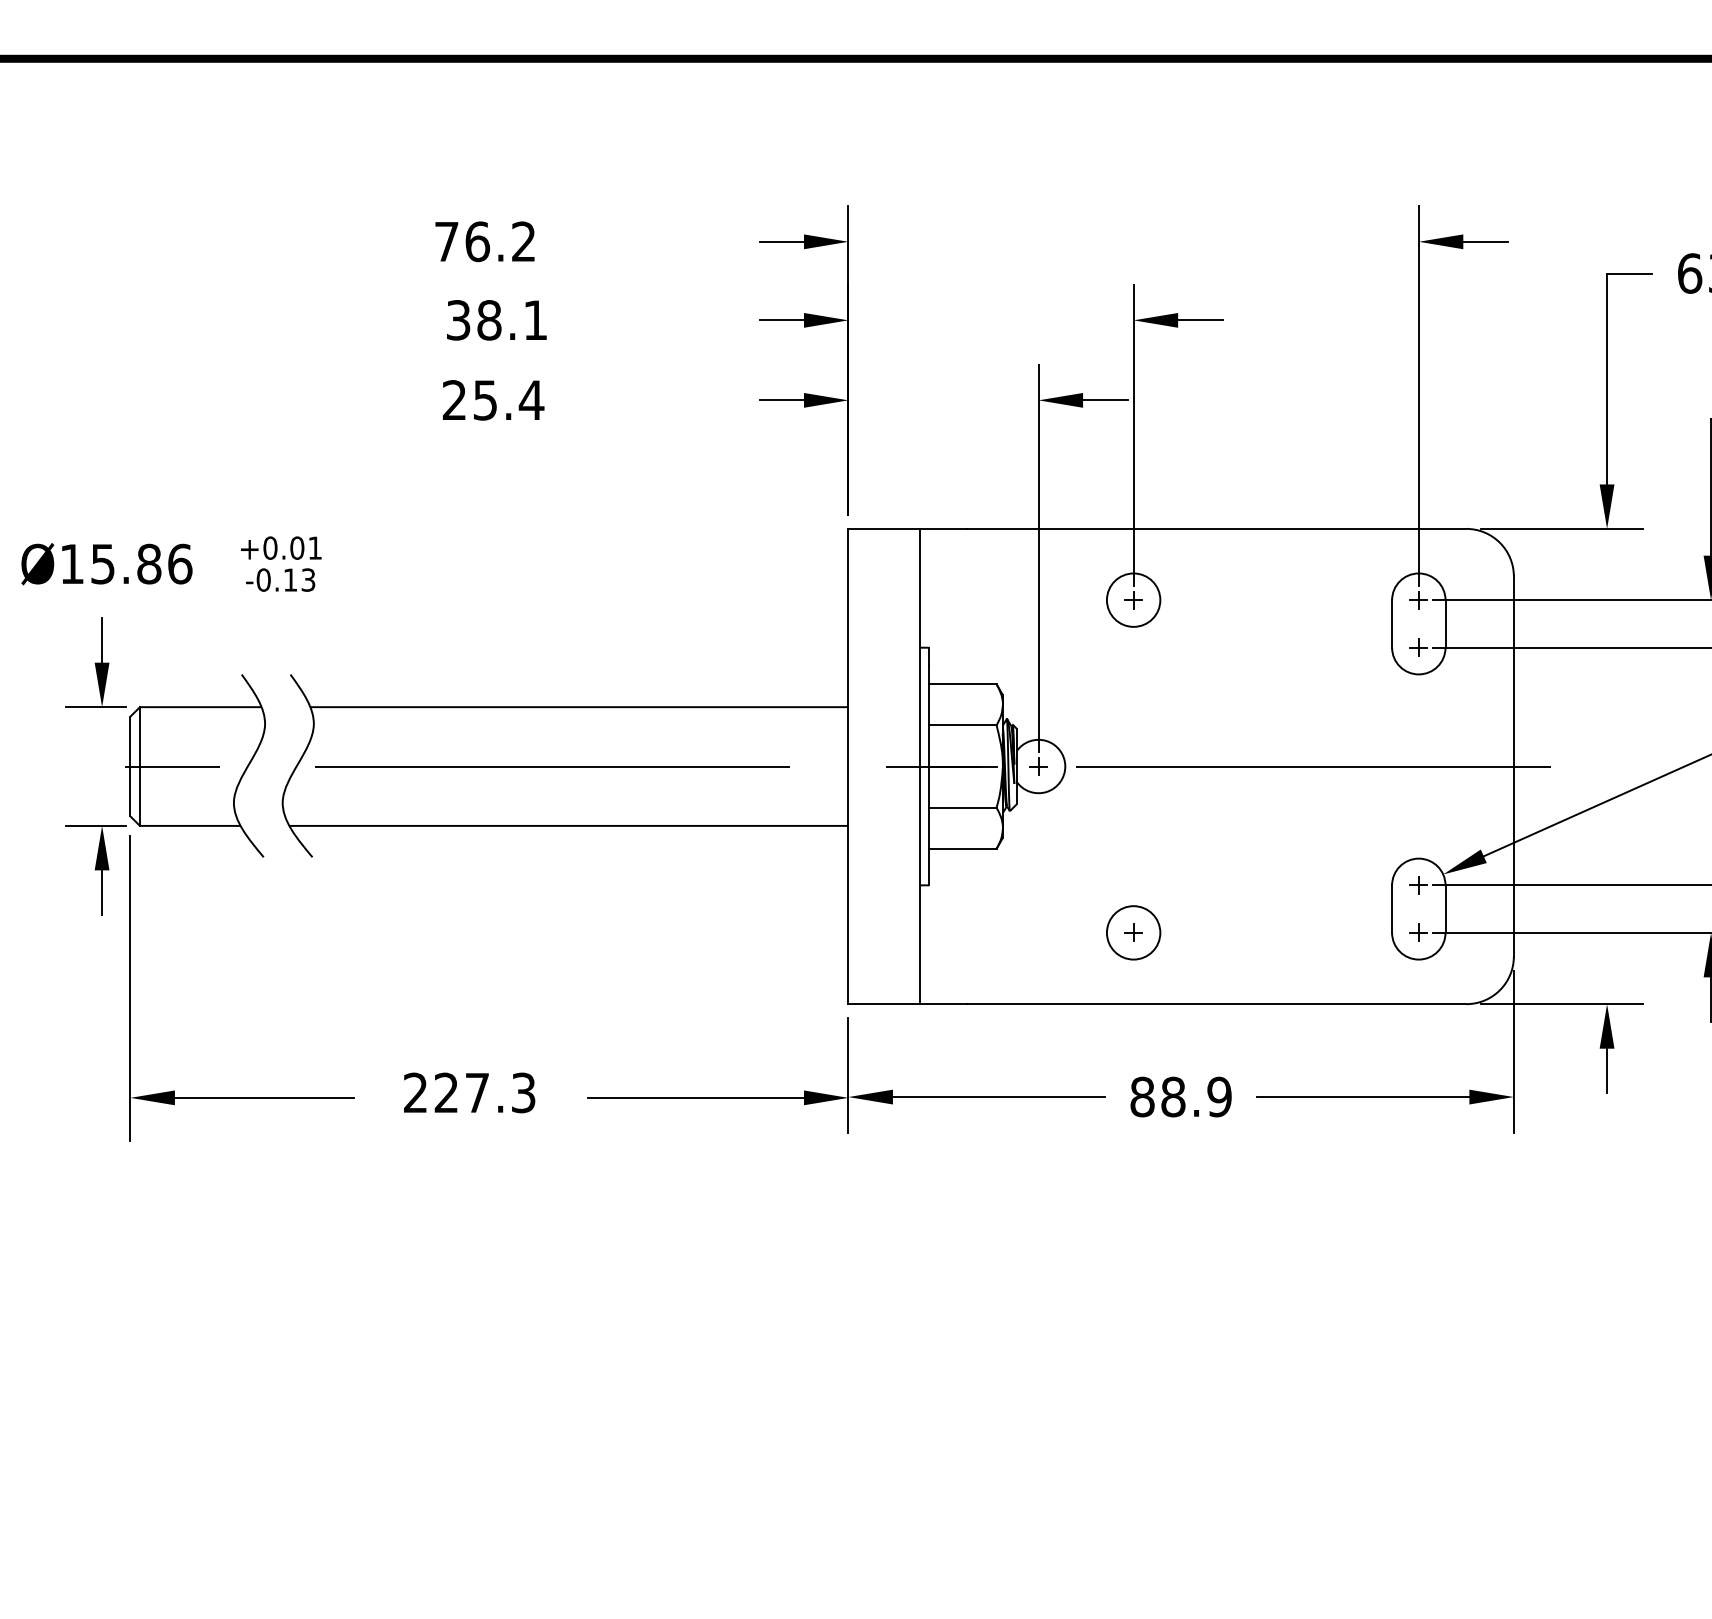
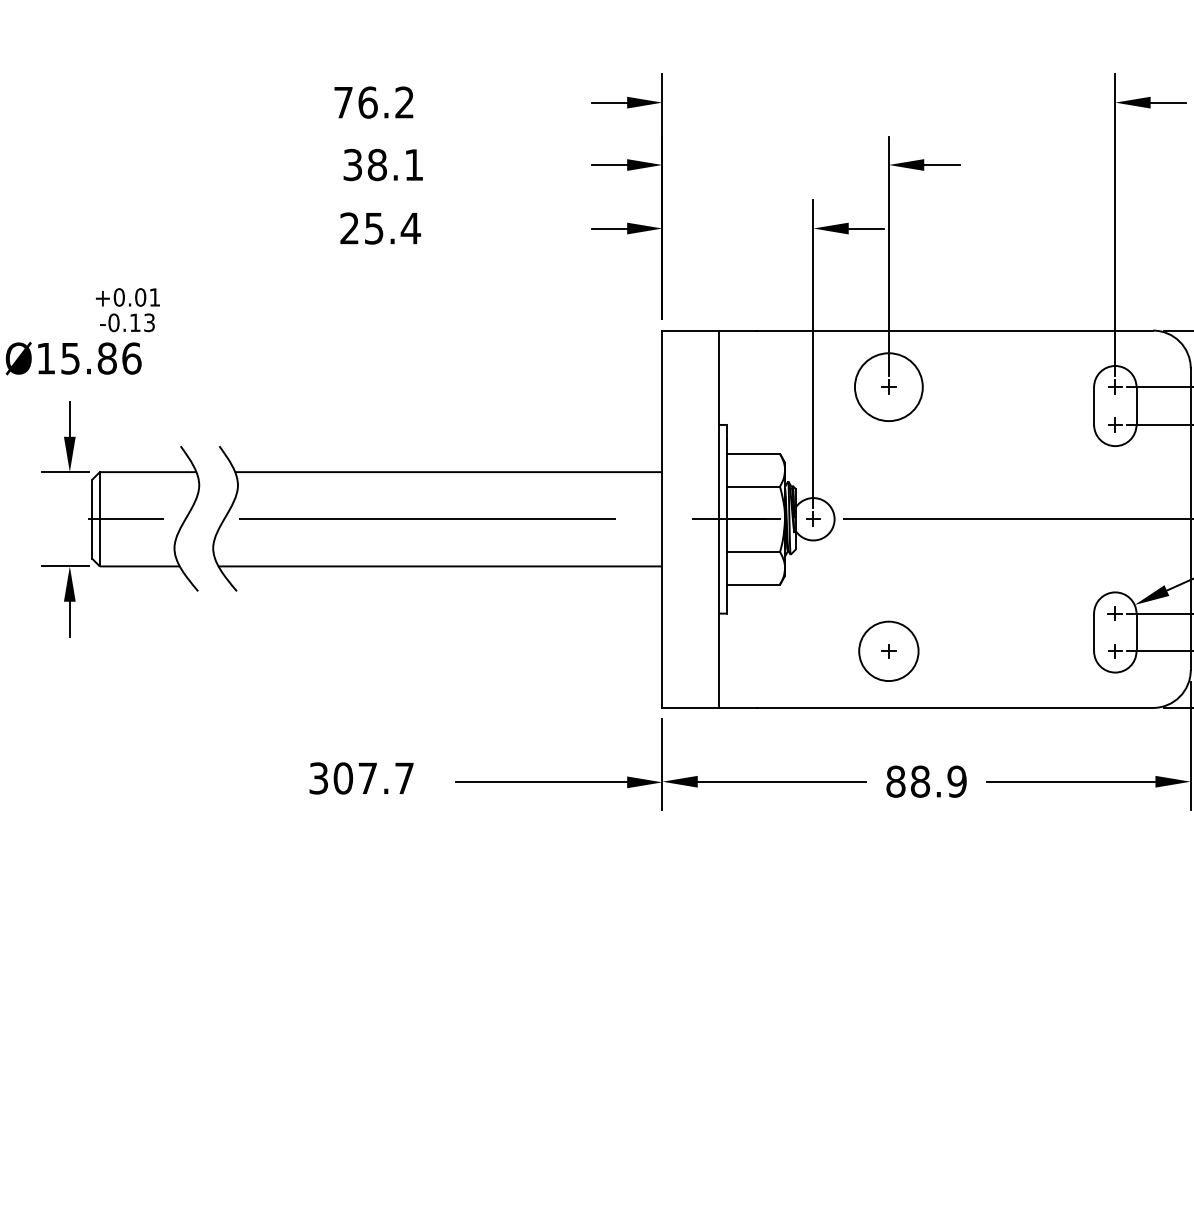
text: (281, 563) -> (128, 309), moved
circle: (1133, 599) -> (888, 386), size x1.6
circle: (1133, 932) -> (888, 651), size x1.4
text: (469, 1092) -> (361, 778), 227.3 -> 307.7
part: (241, 1097) -> (180, 782), removed

